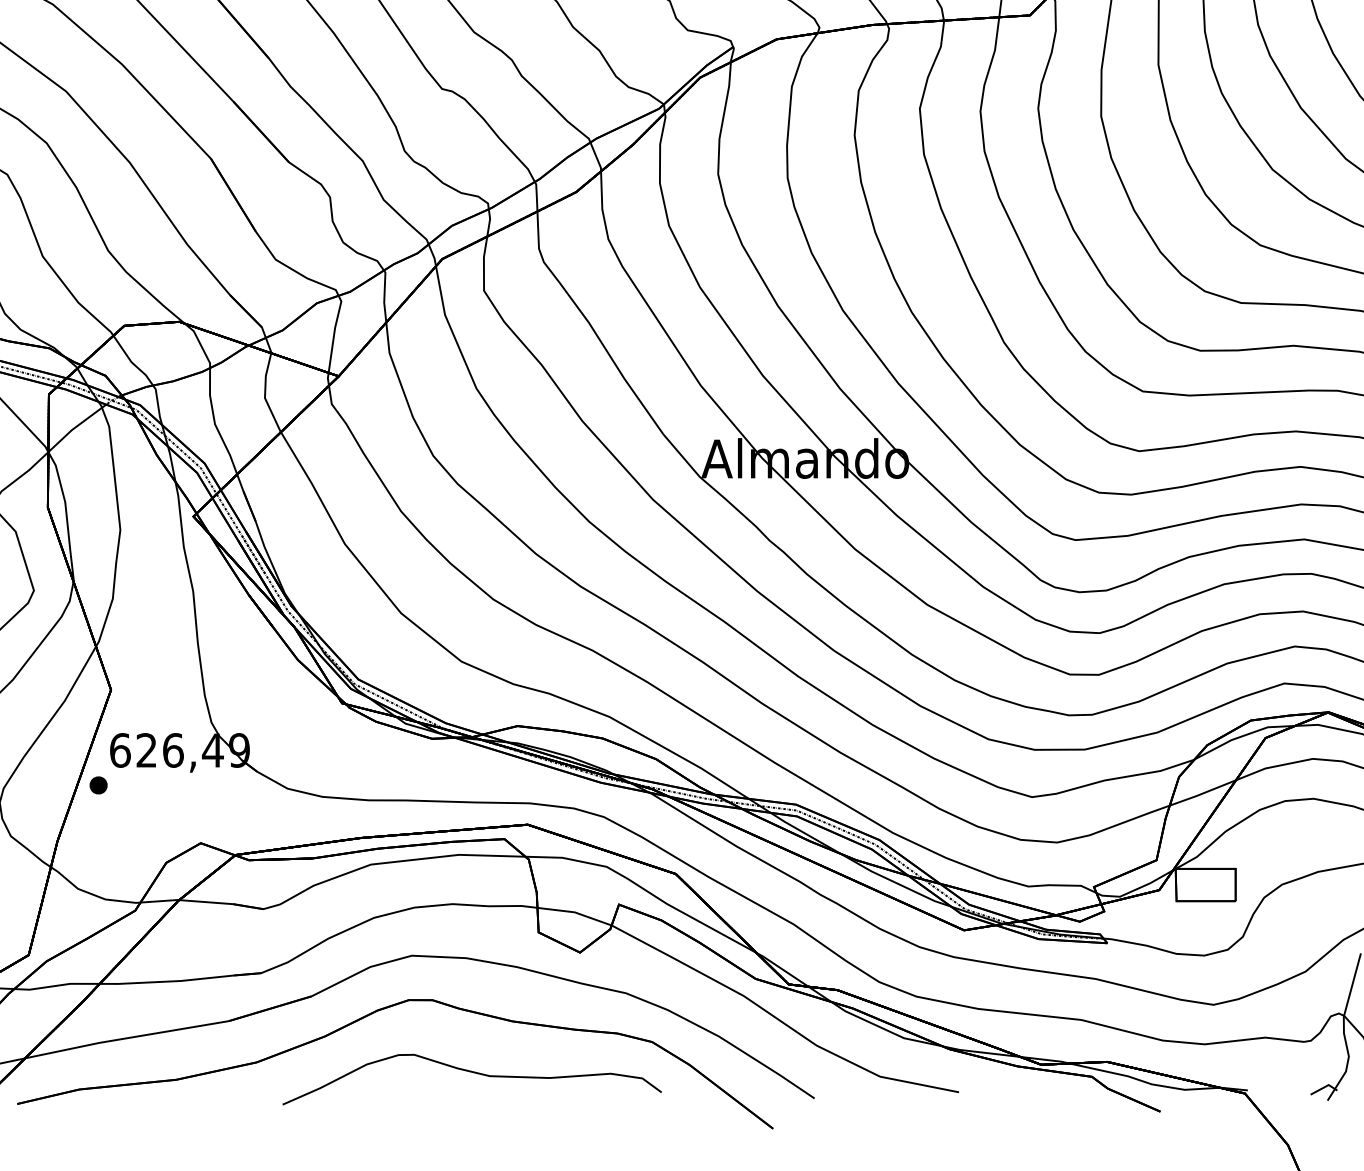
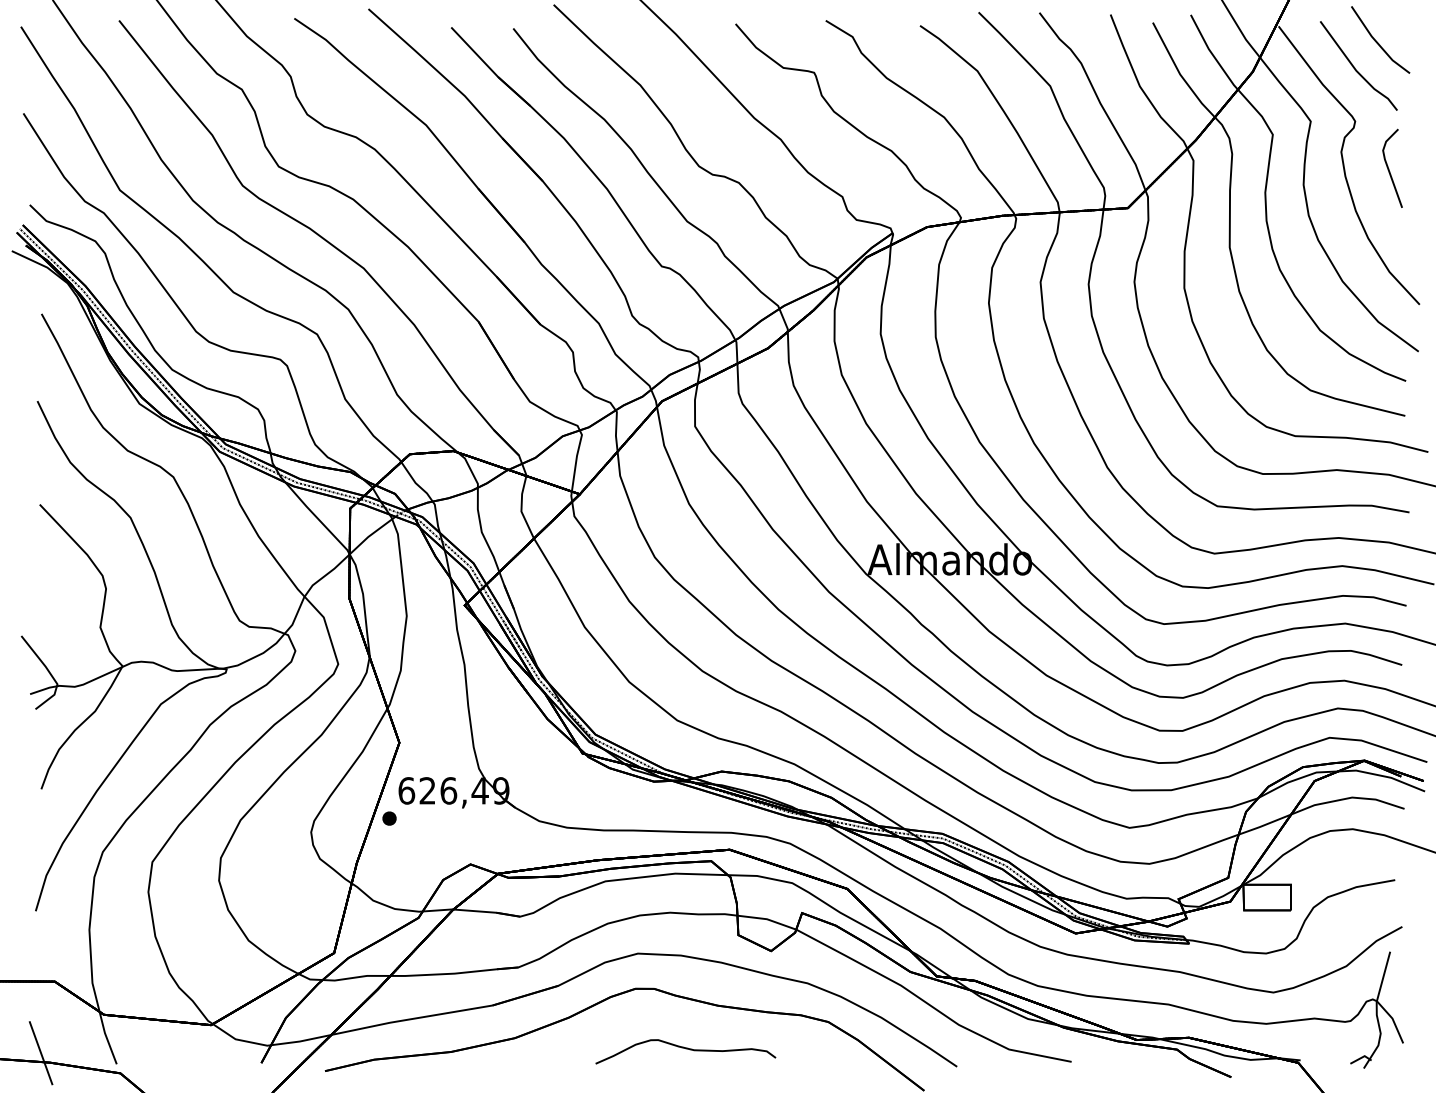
part: (471, 1079) -> (685, 1051), size x0.6

